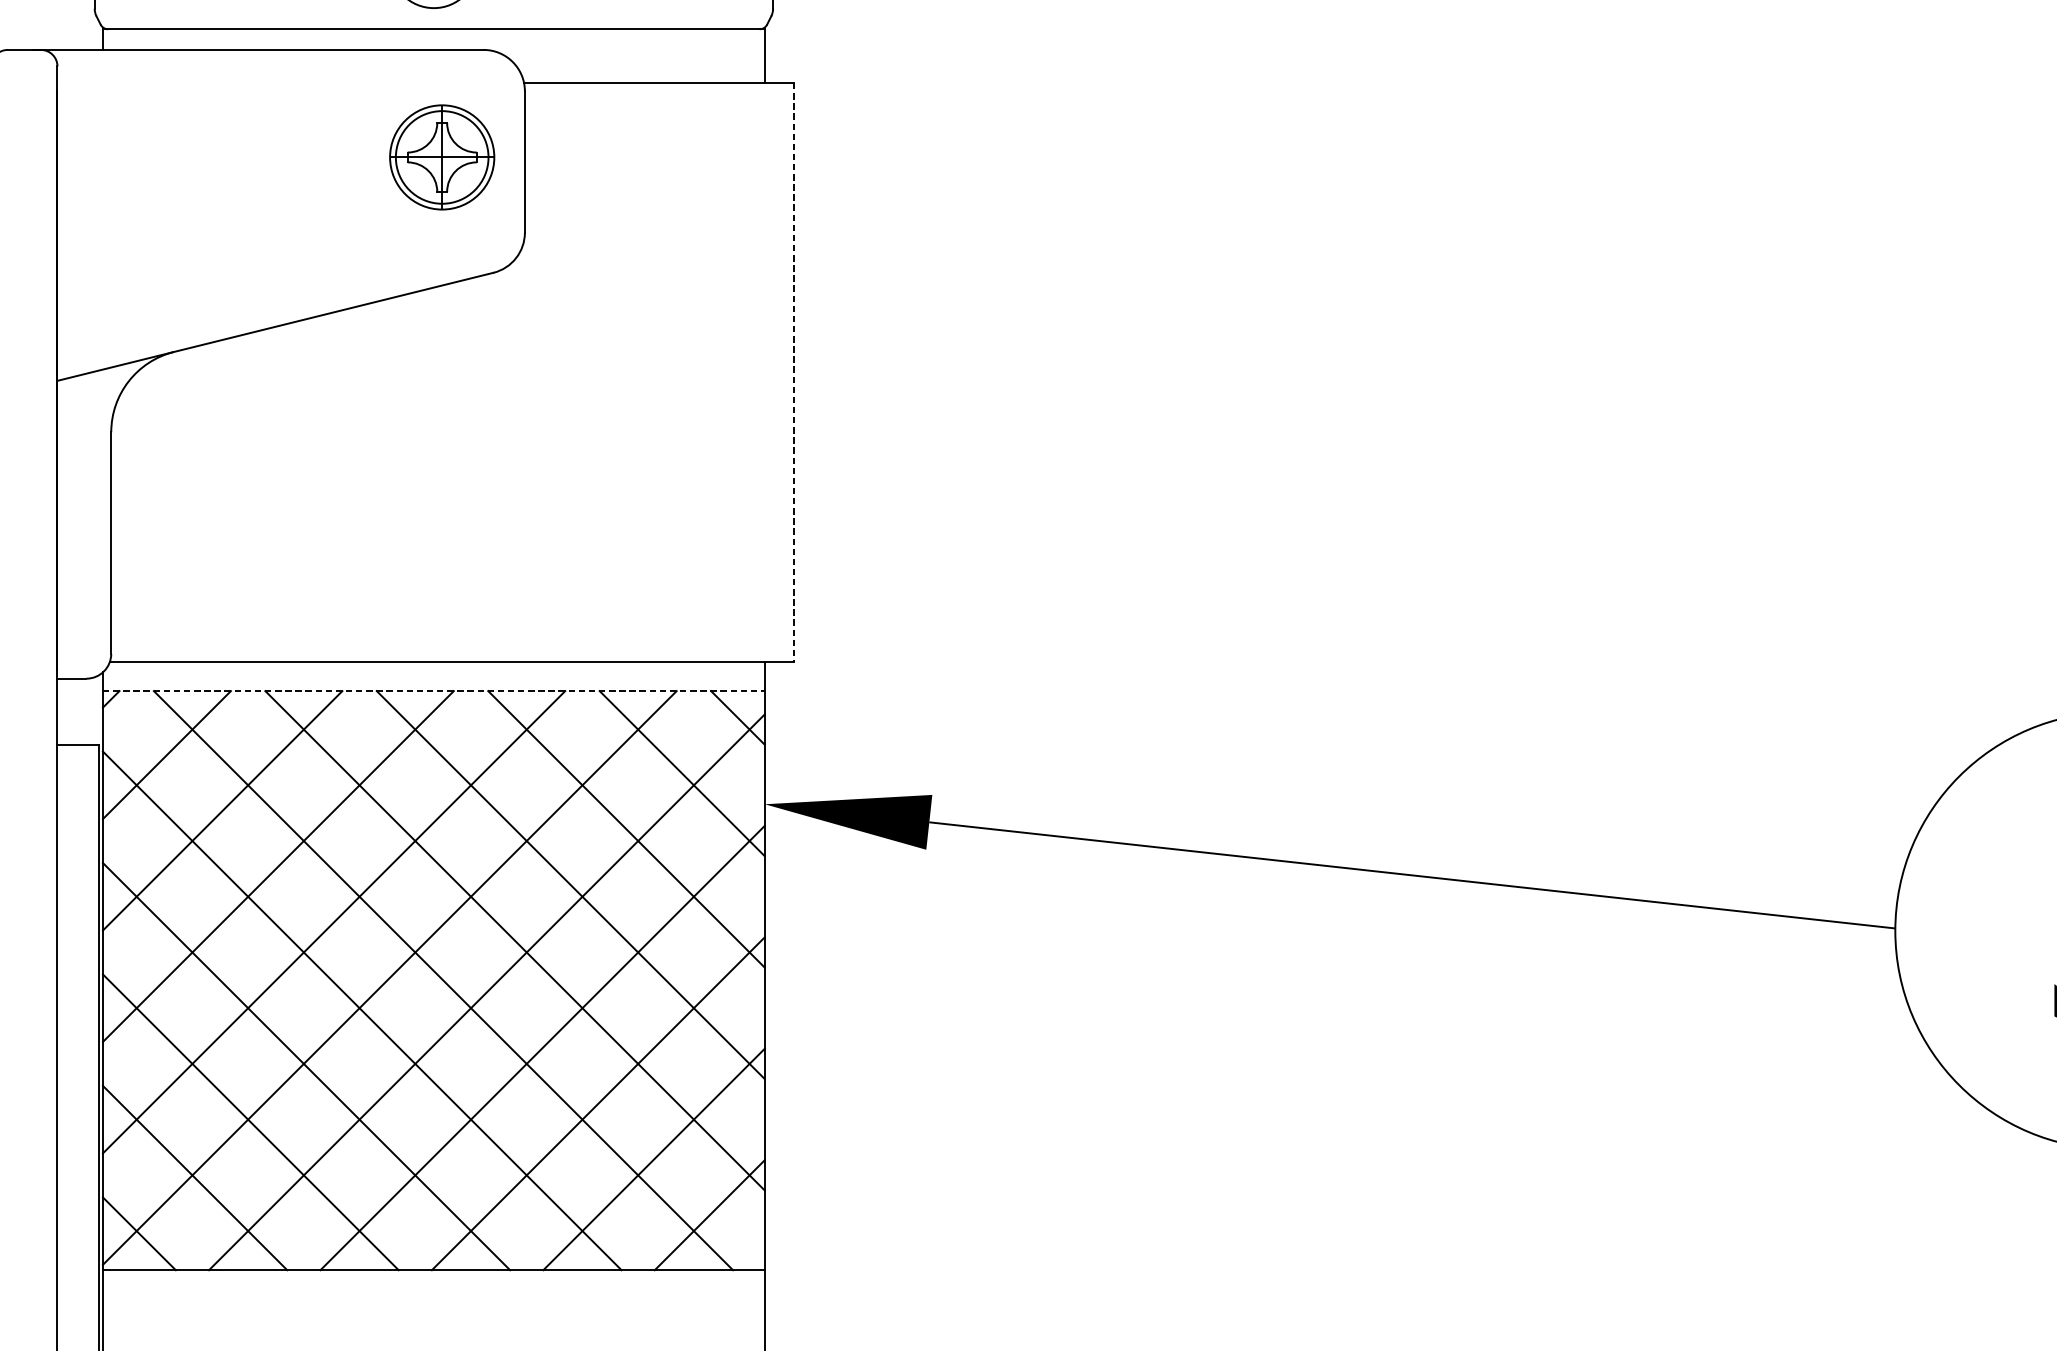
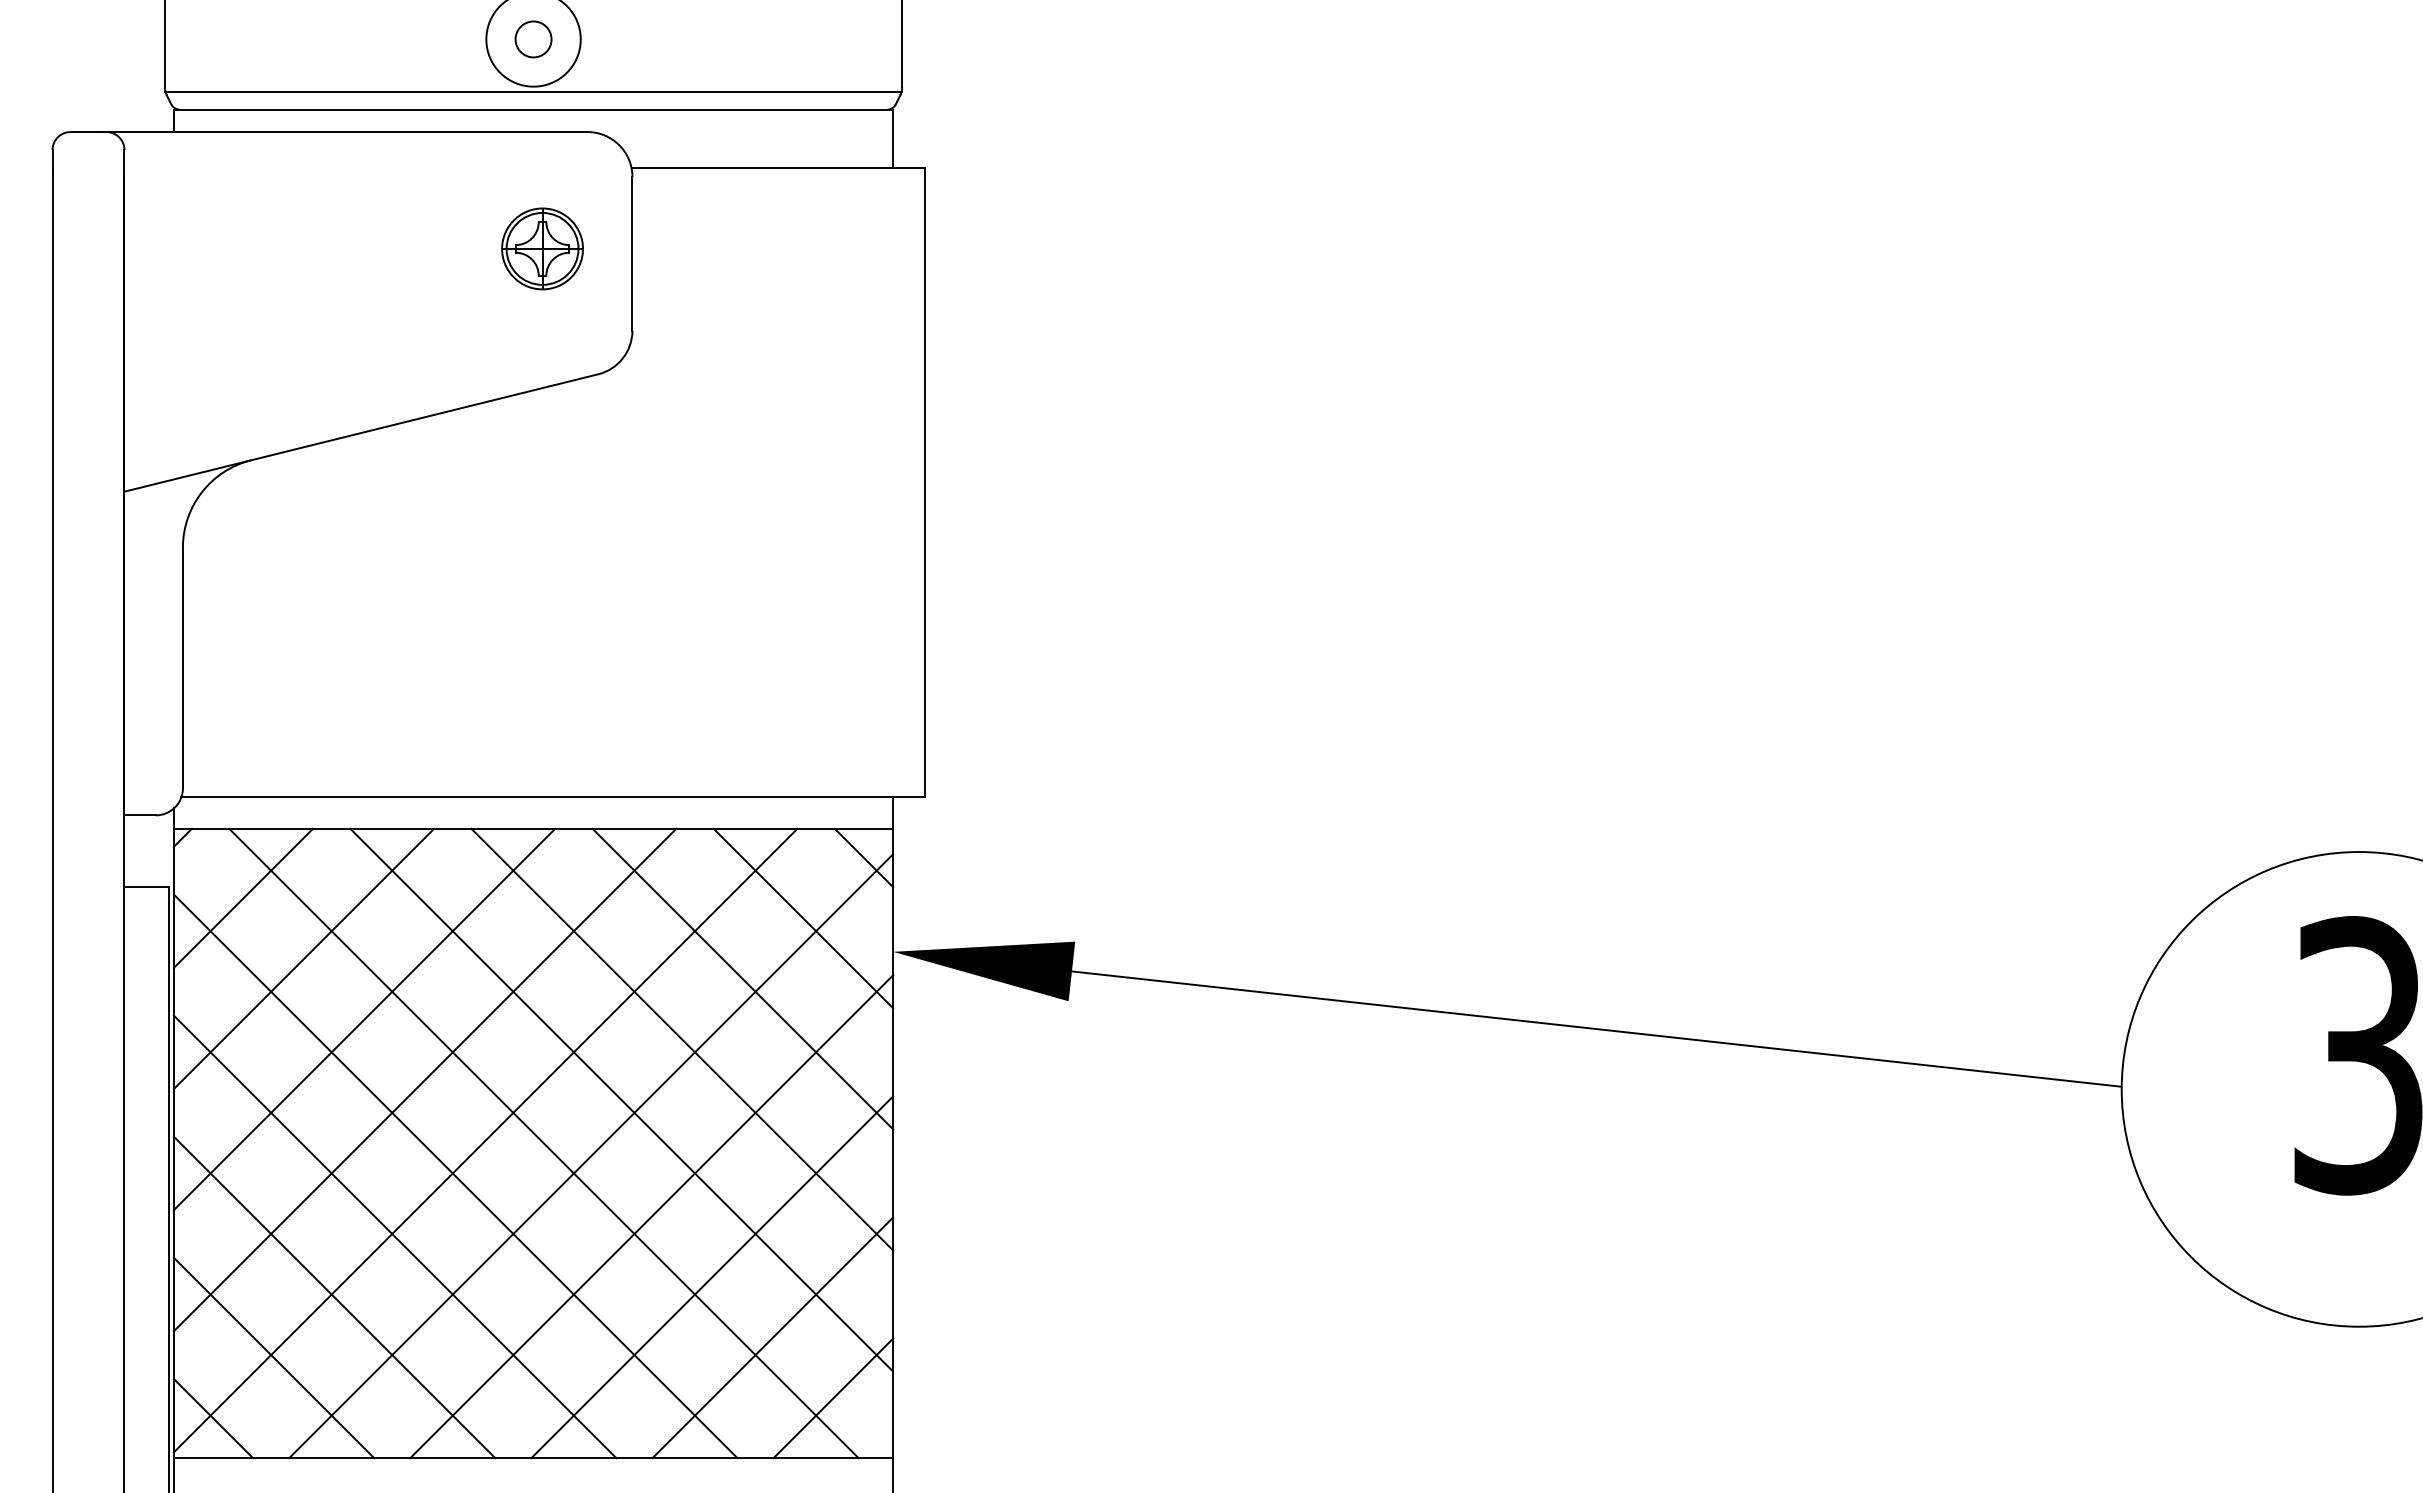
line: (433, 12) -> (533, 91), added
part: (442, 157) -> (542, 248), size x0.71
line: (793, 372) -> (924, 482), dashed -> solid
line: (433, 690) -> (533, 828), dashed -> solid

